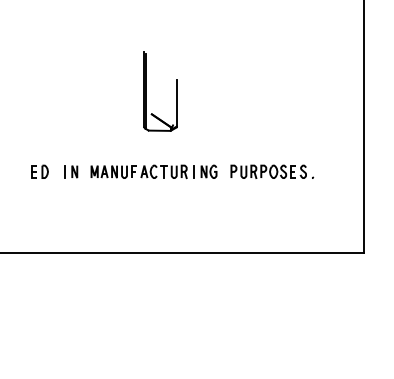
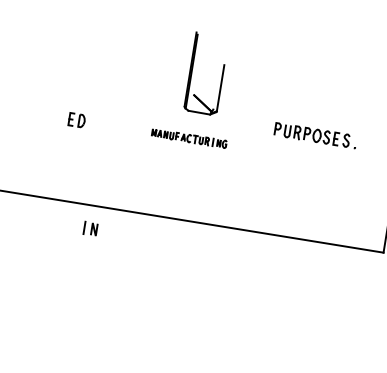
part: (146, 91) -> (192, 71), moved
part: (71, 171) -> (91, 228), moved
part: (153, 171) -> (188, 138), size x0.6
part: (272, 171) -> (315, 135), moved

